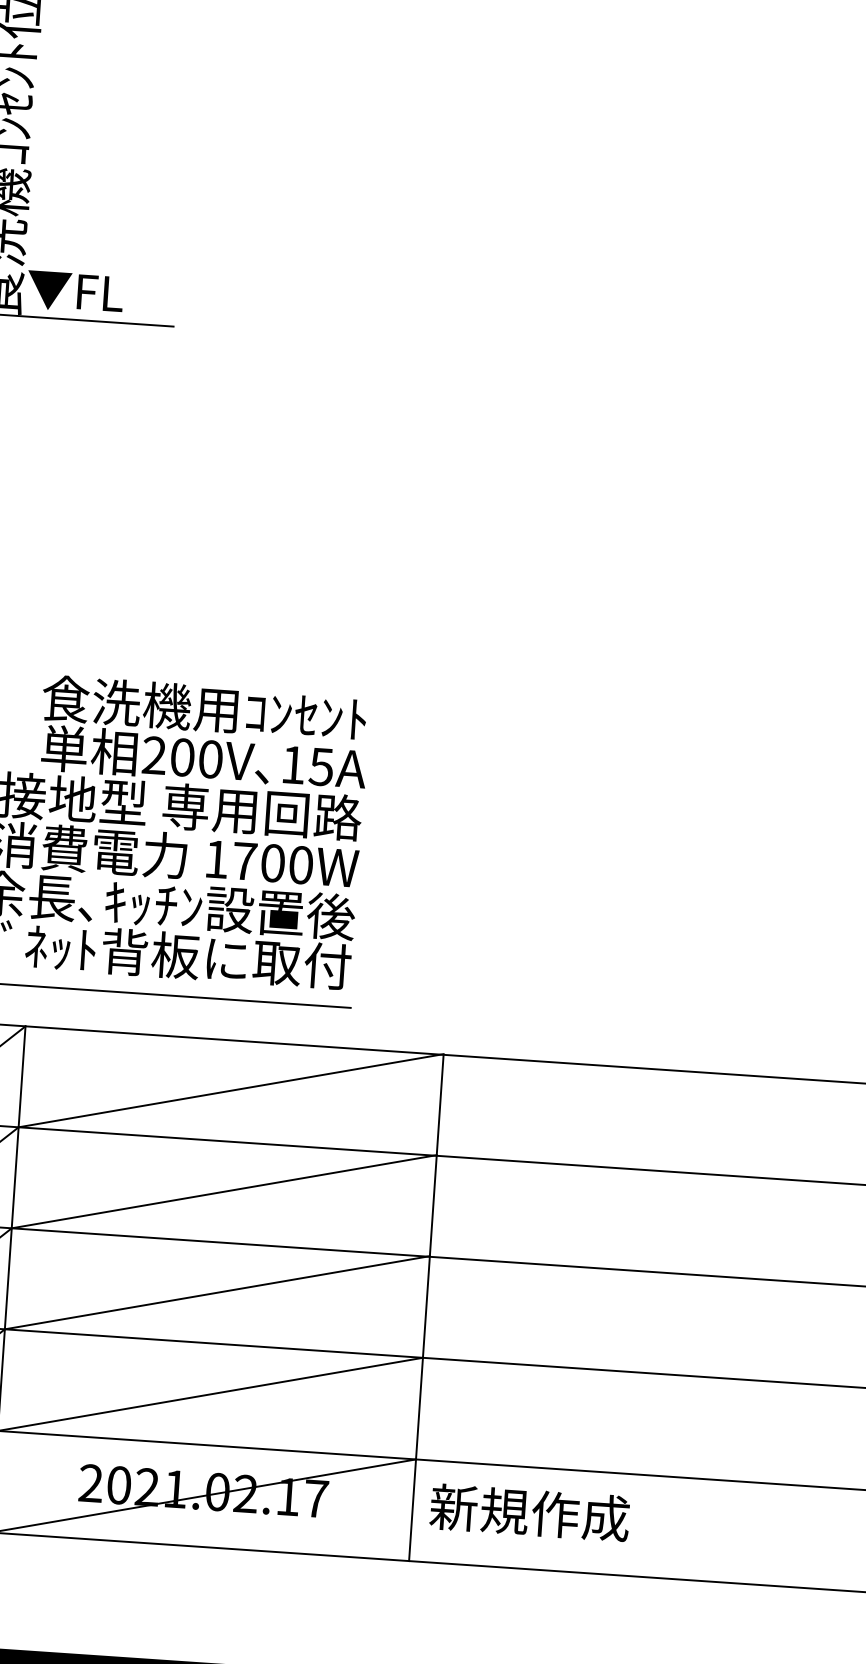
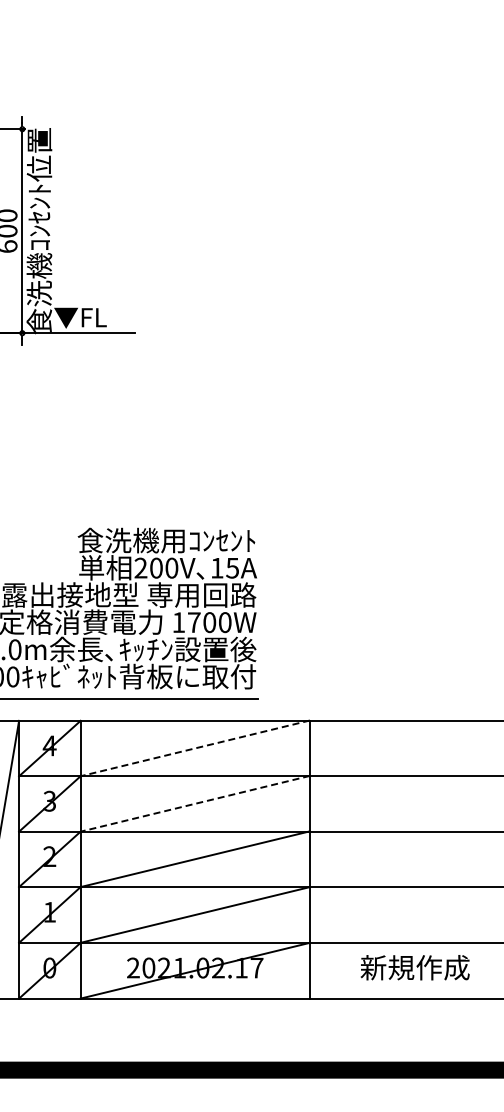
line: (229, 1090) -> (194, 748), solid -> dashed
line: (222, 1191) -> (194, 803), solid -> dashed
text: (528, 1512) -> (414, 967), moved

